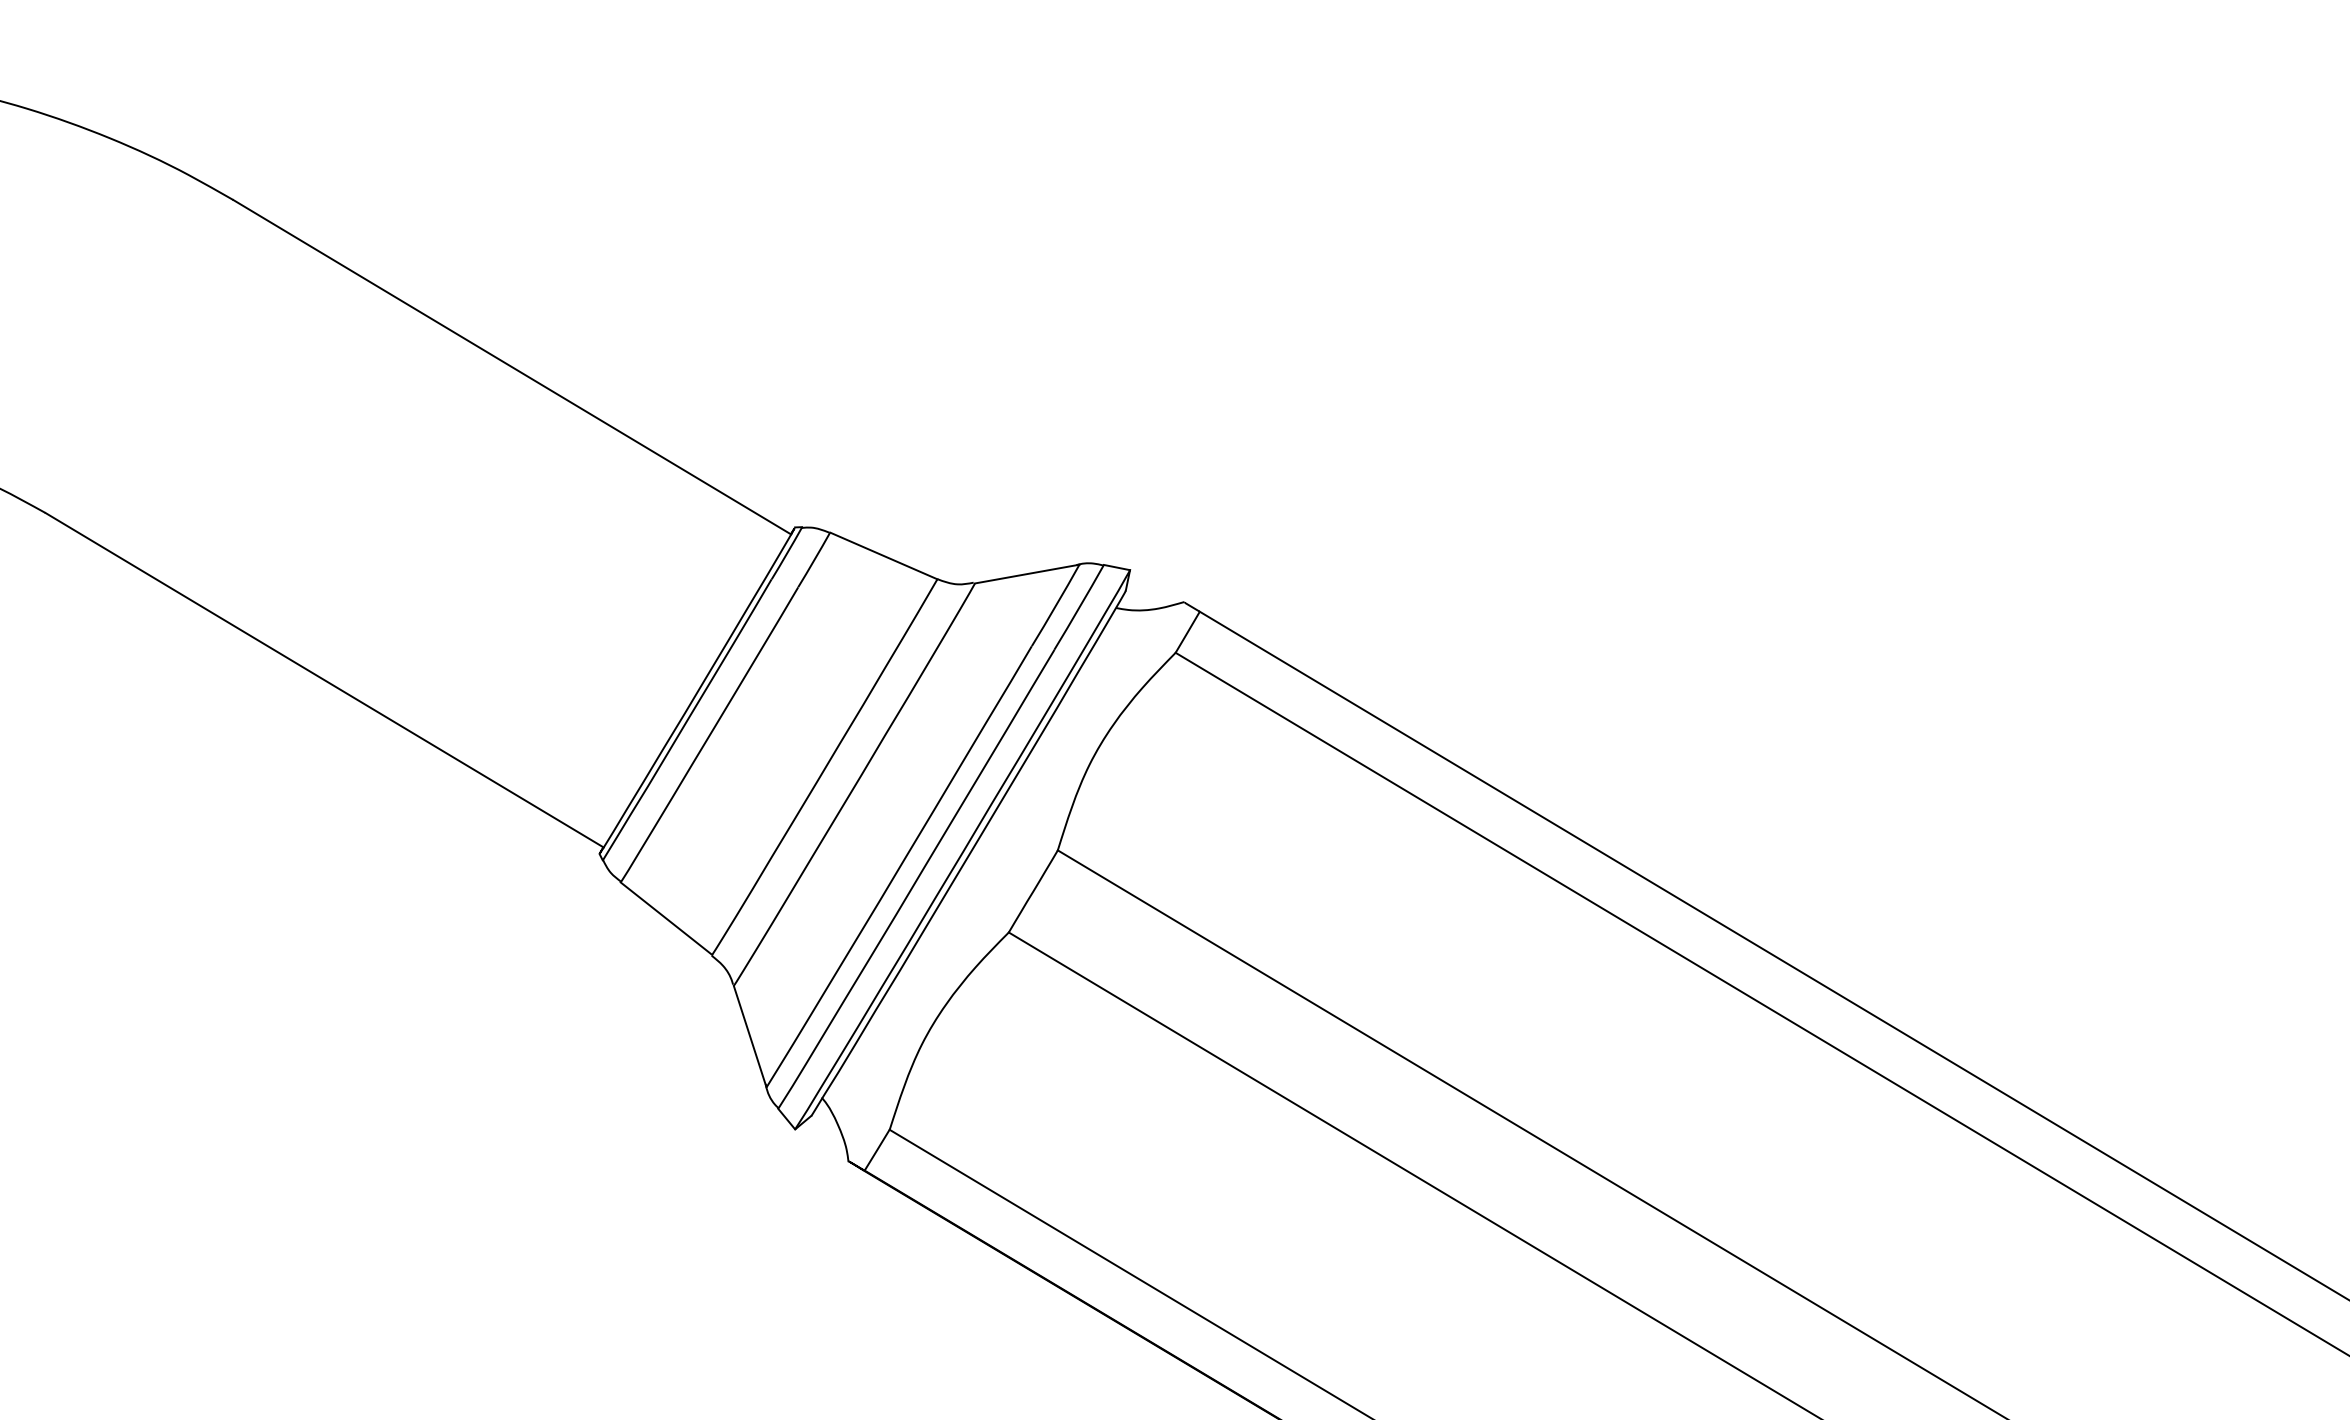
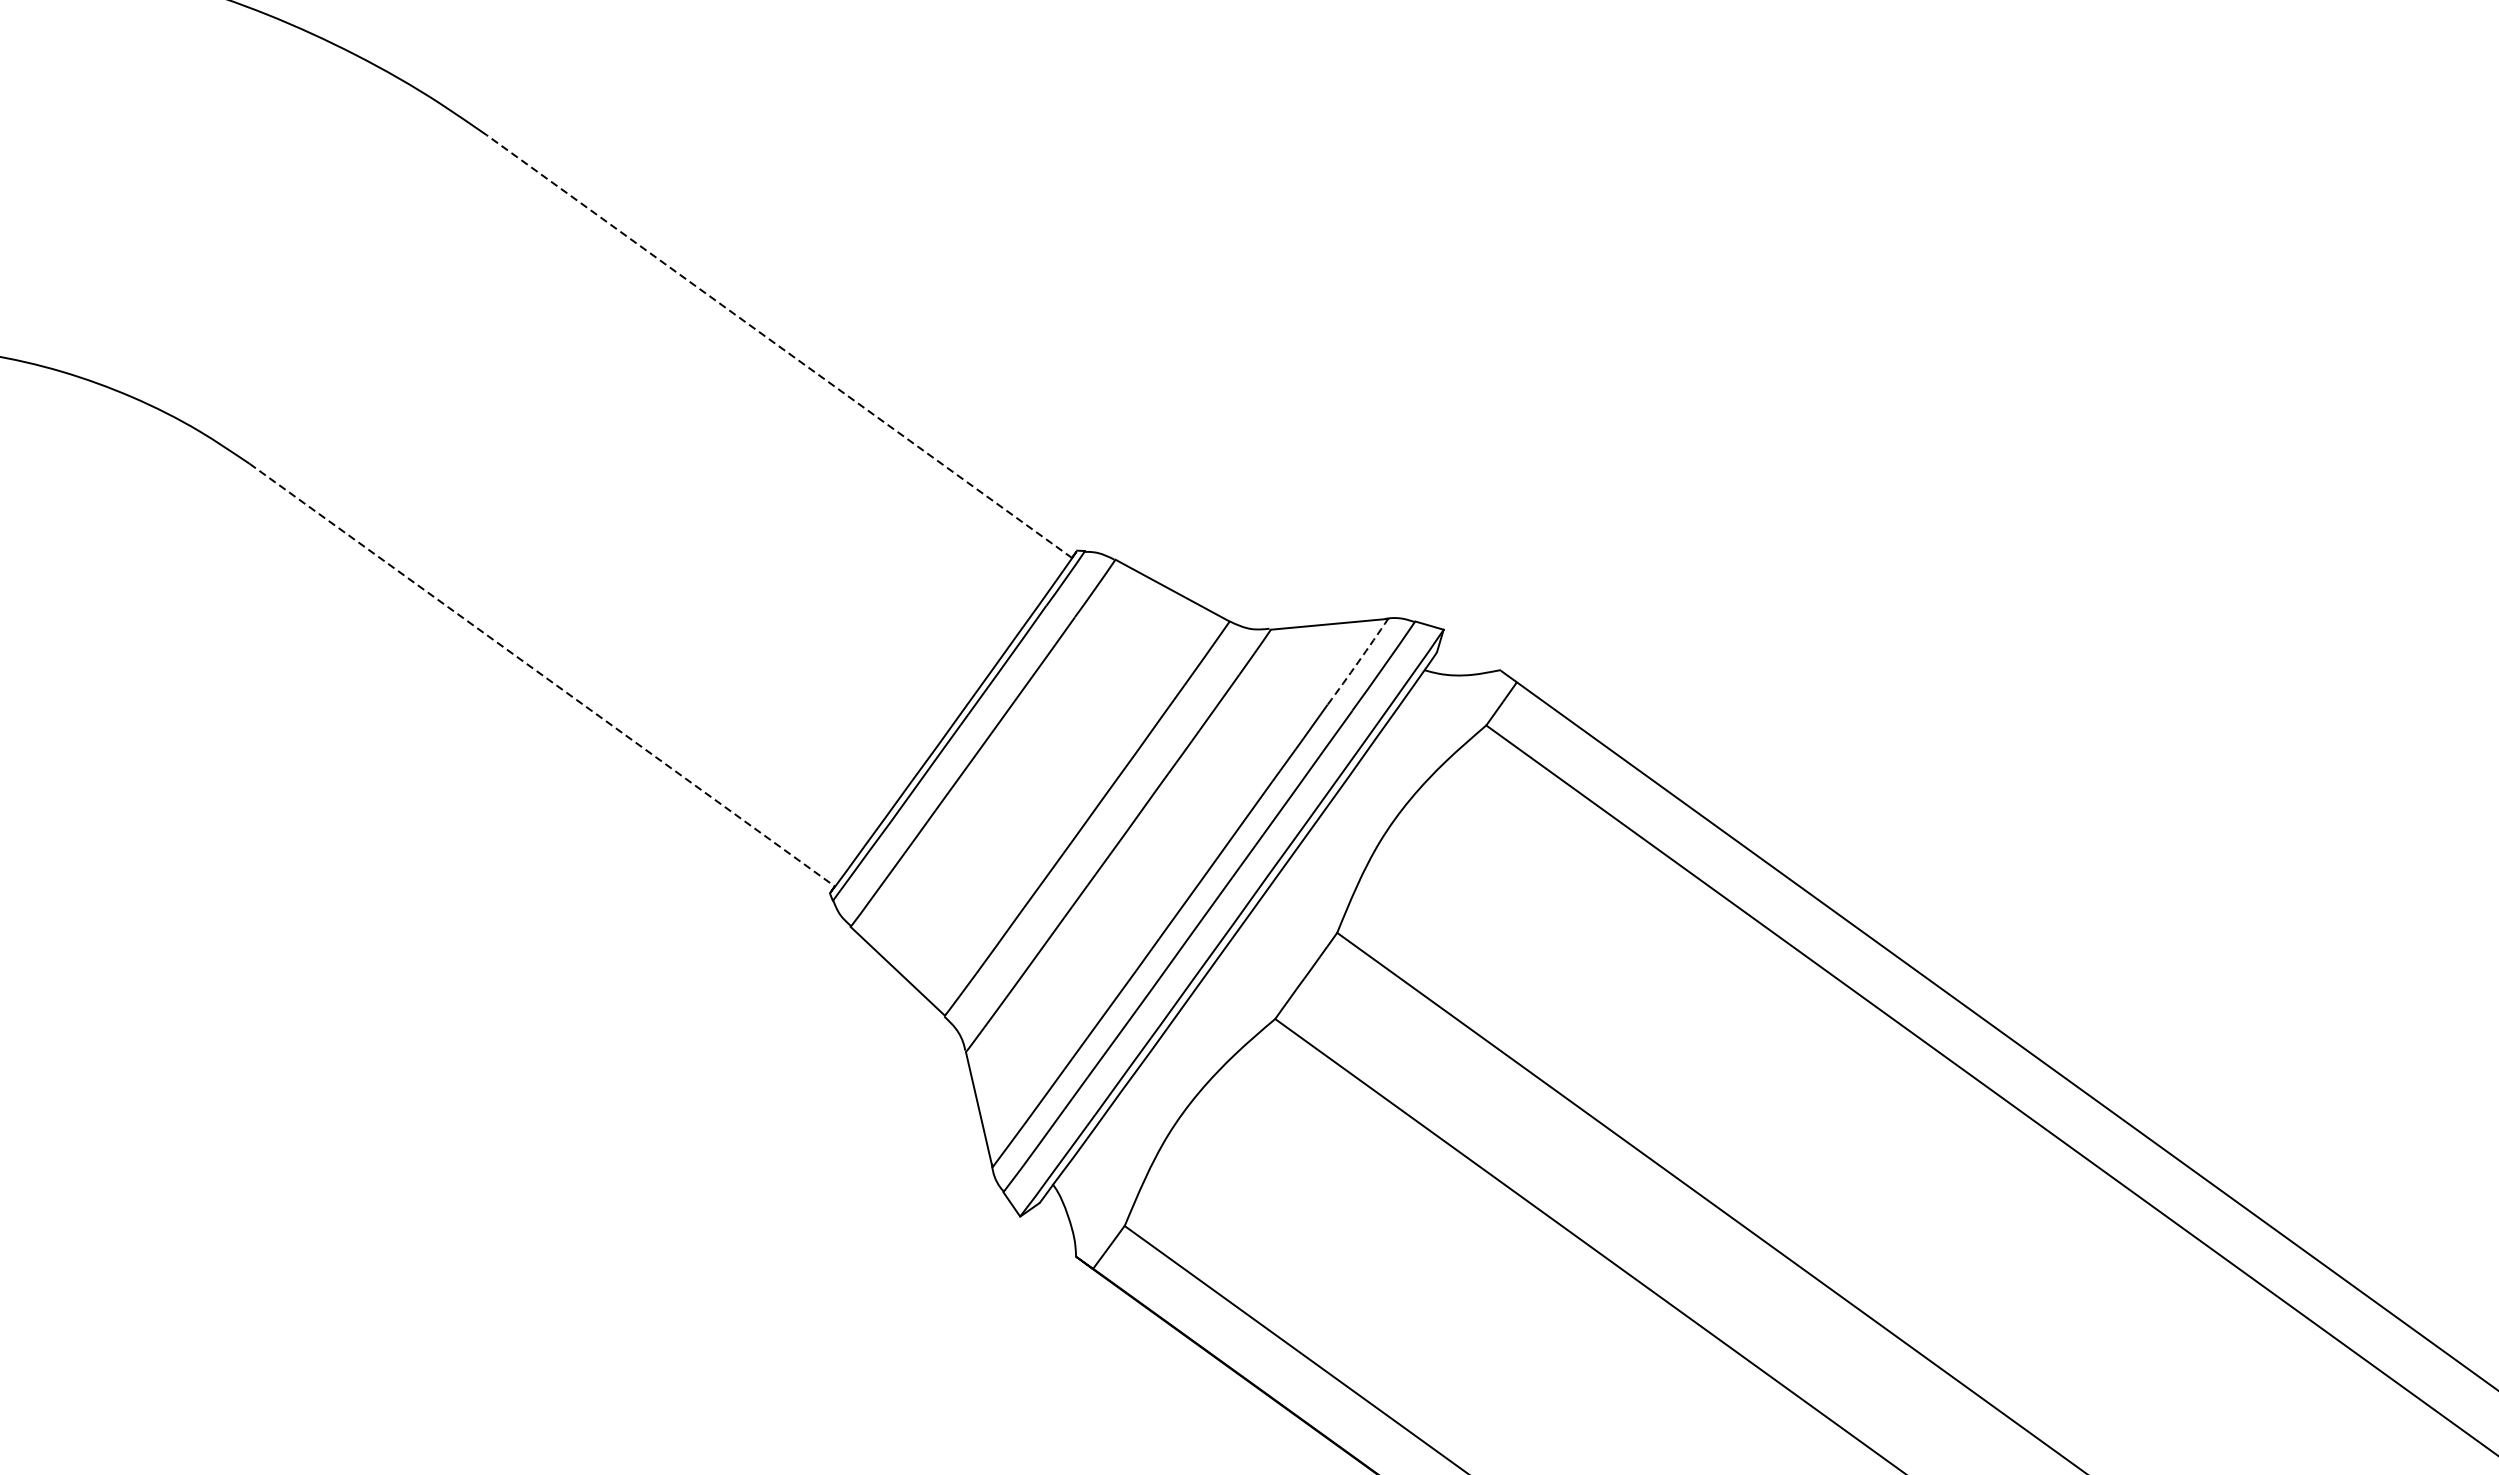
line: (511, 367) -> (778, 346), solid -> dashed
arc: (1056, 605) -> (1358, 661), solid -> dashed
line: (325, 680) -> (543, 675), solid -> dashed

